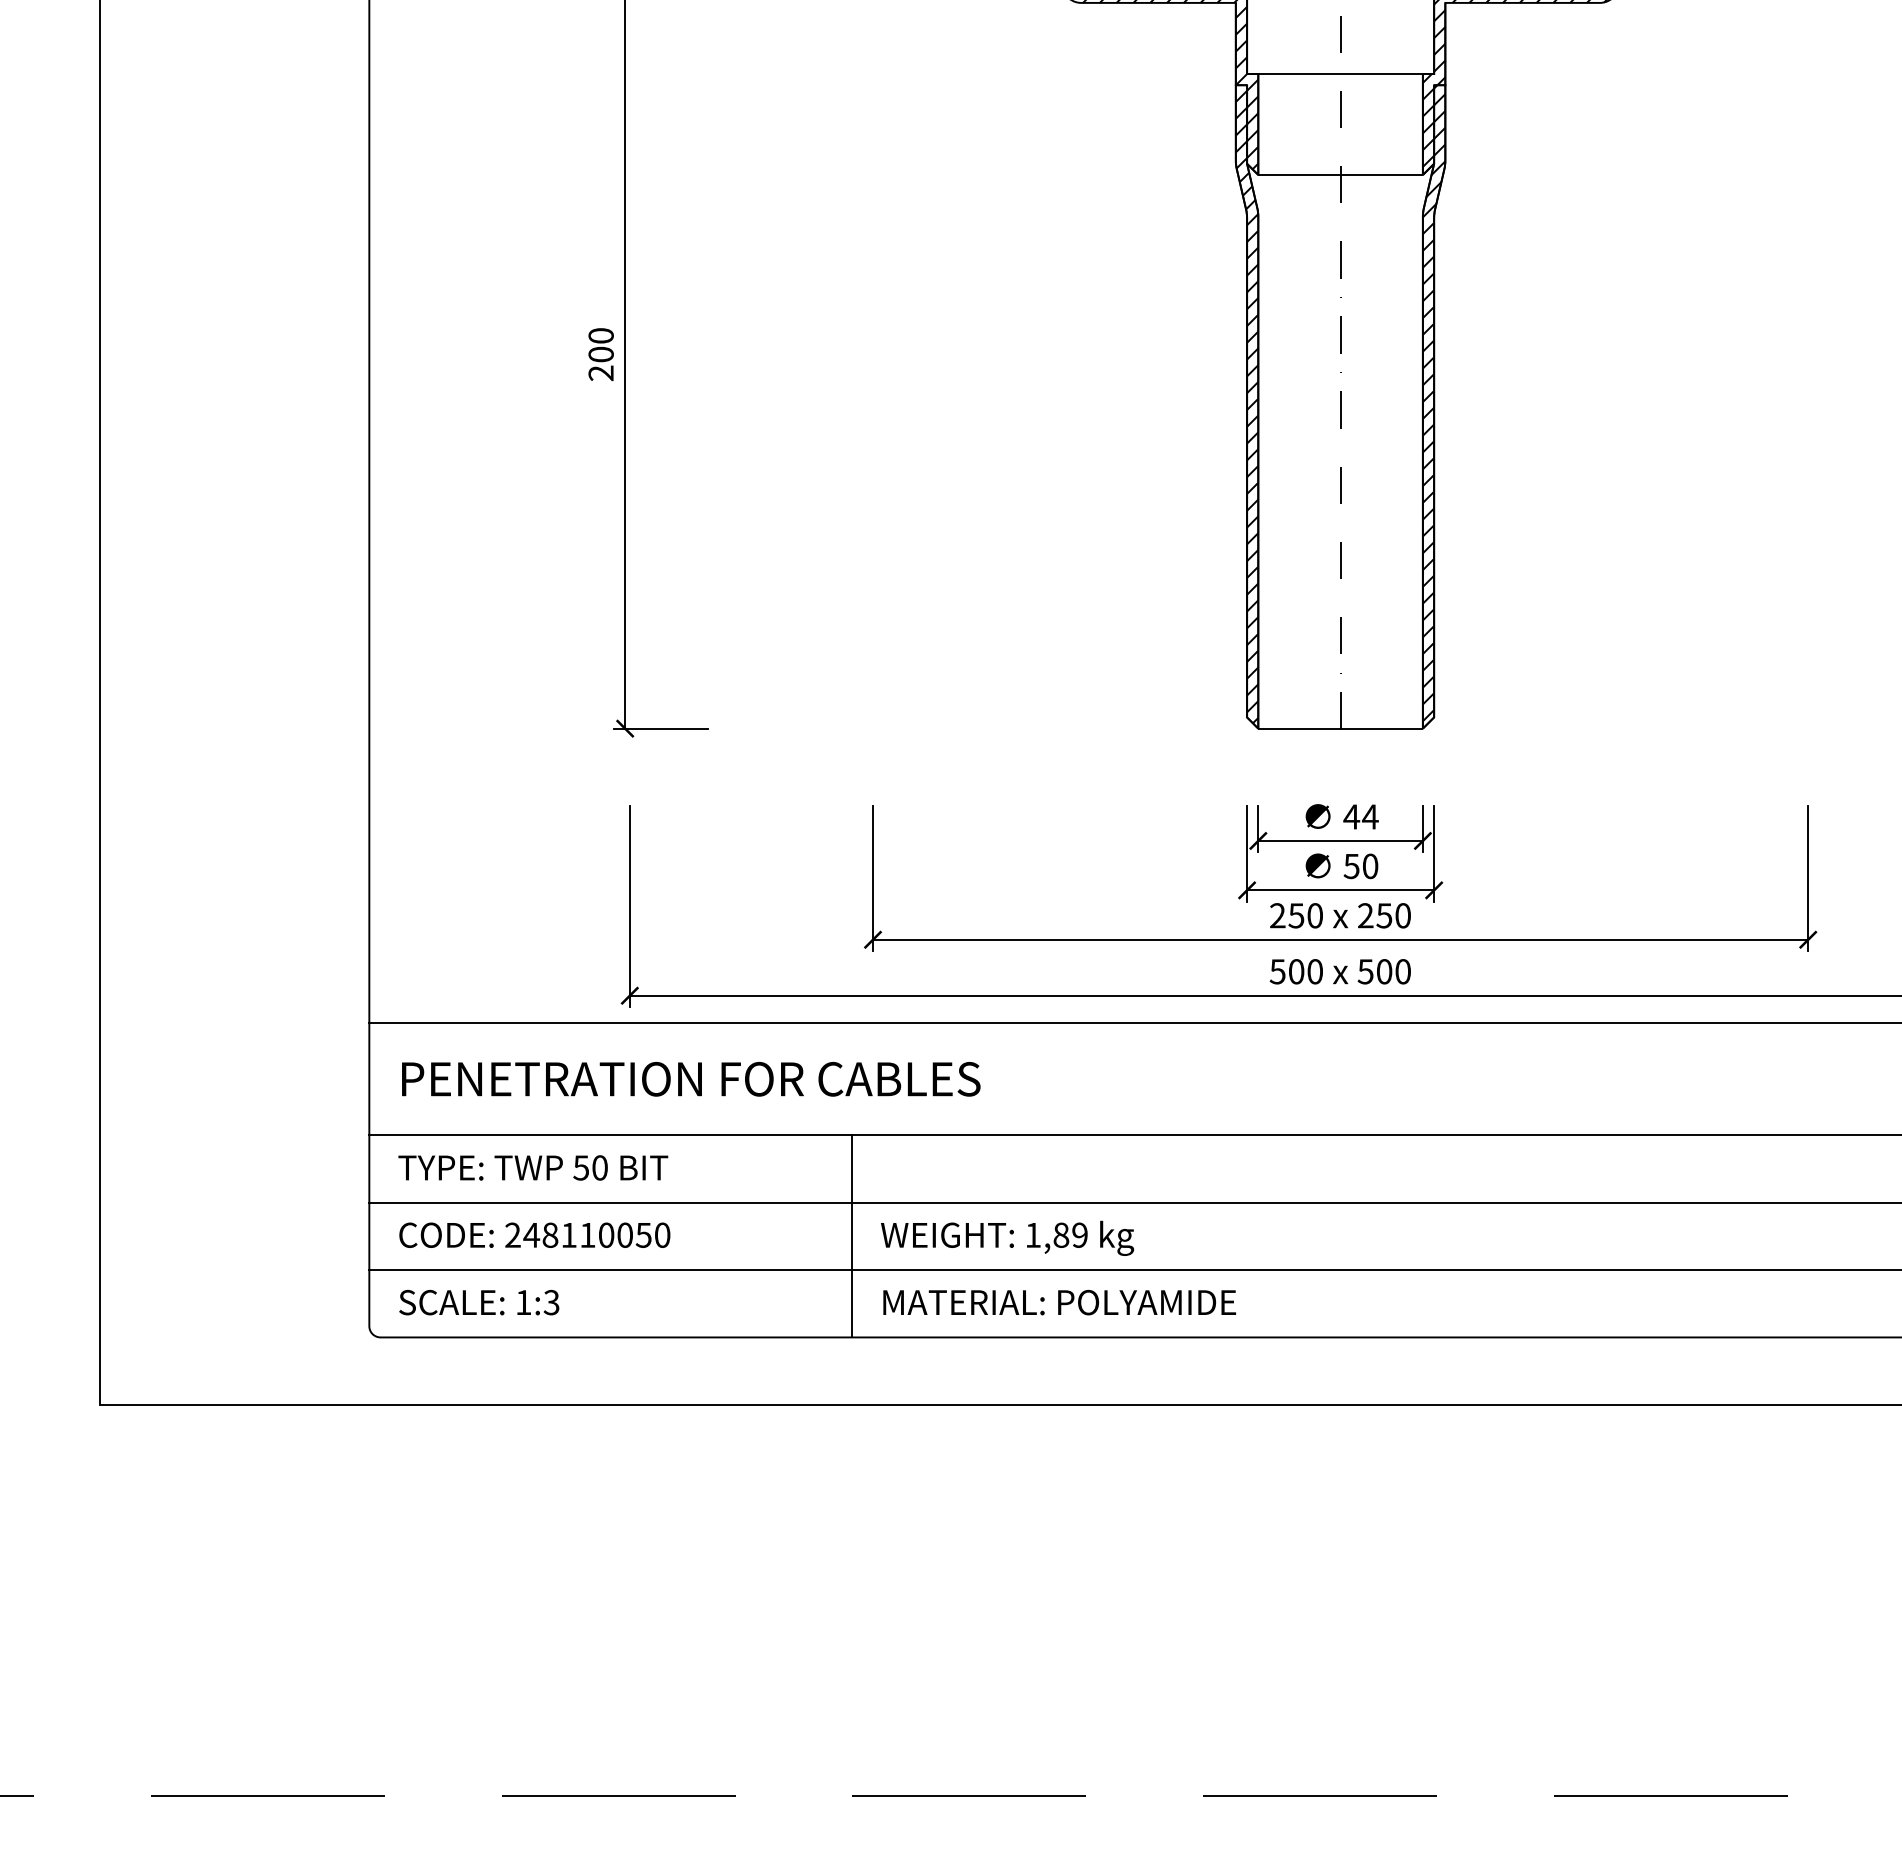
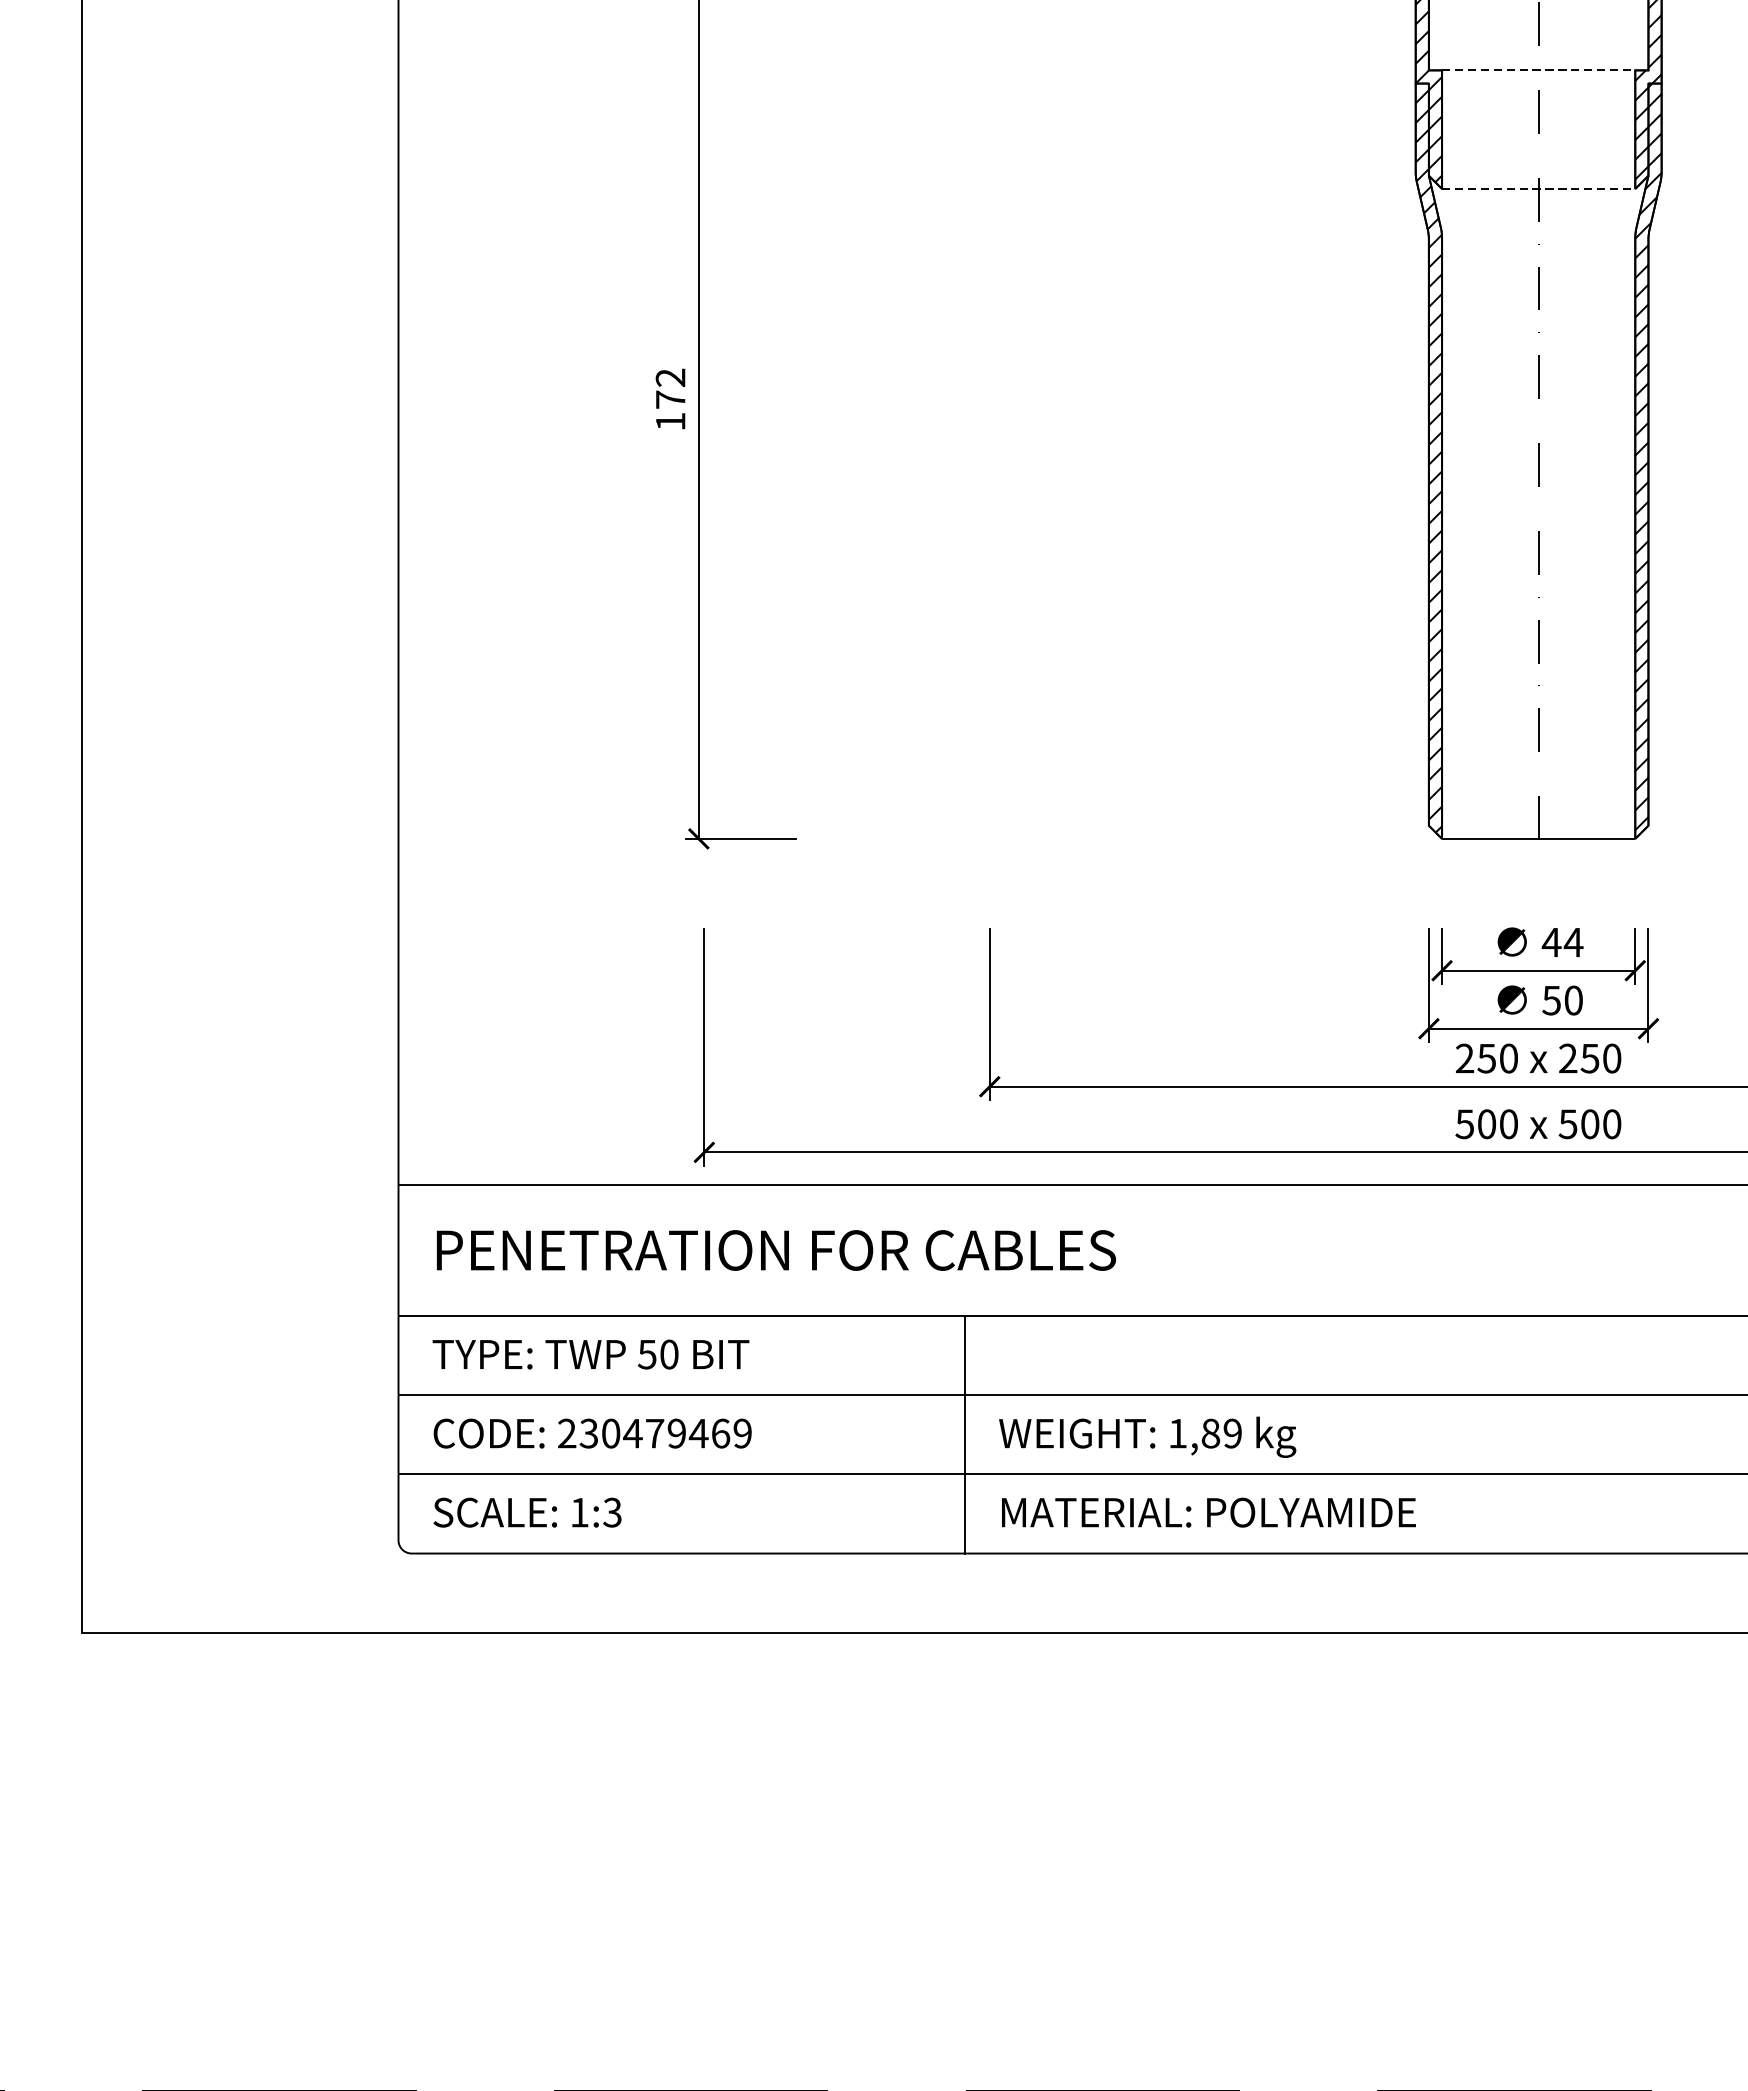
line: (1341, 74) -> (1539, 70), solid -> dashed
line: (1341, 175) -> (1539, 189), solid -> dashed
text: (600, 354) -> (669, 399), 200 -> 172
text: (596, 1234) -> (665, 1432), 248110050 -> 230479469

